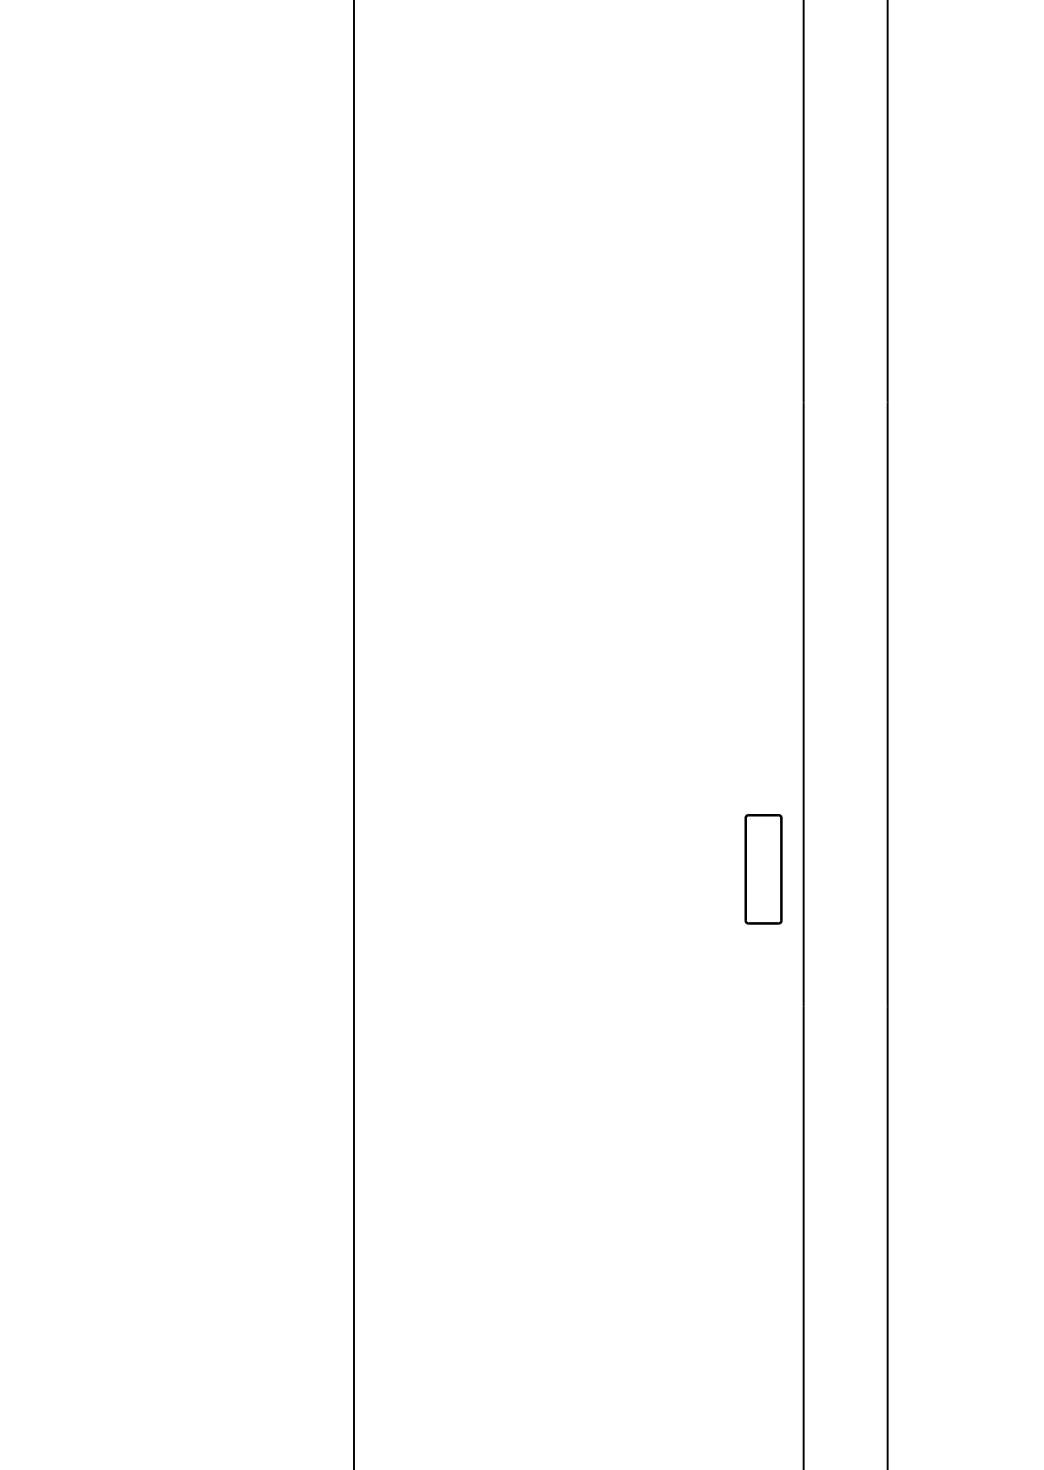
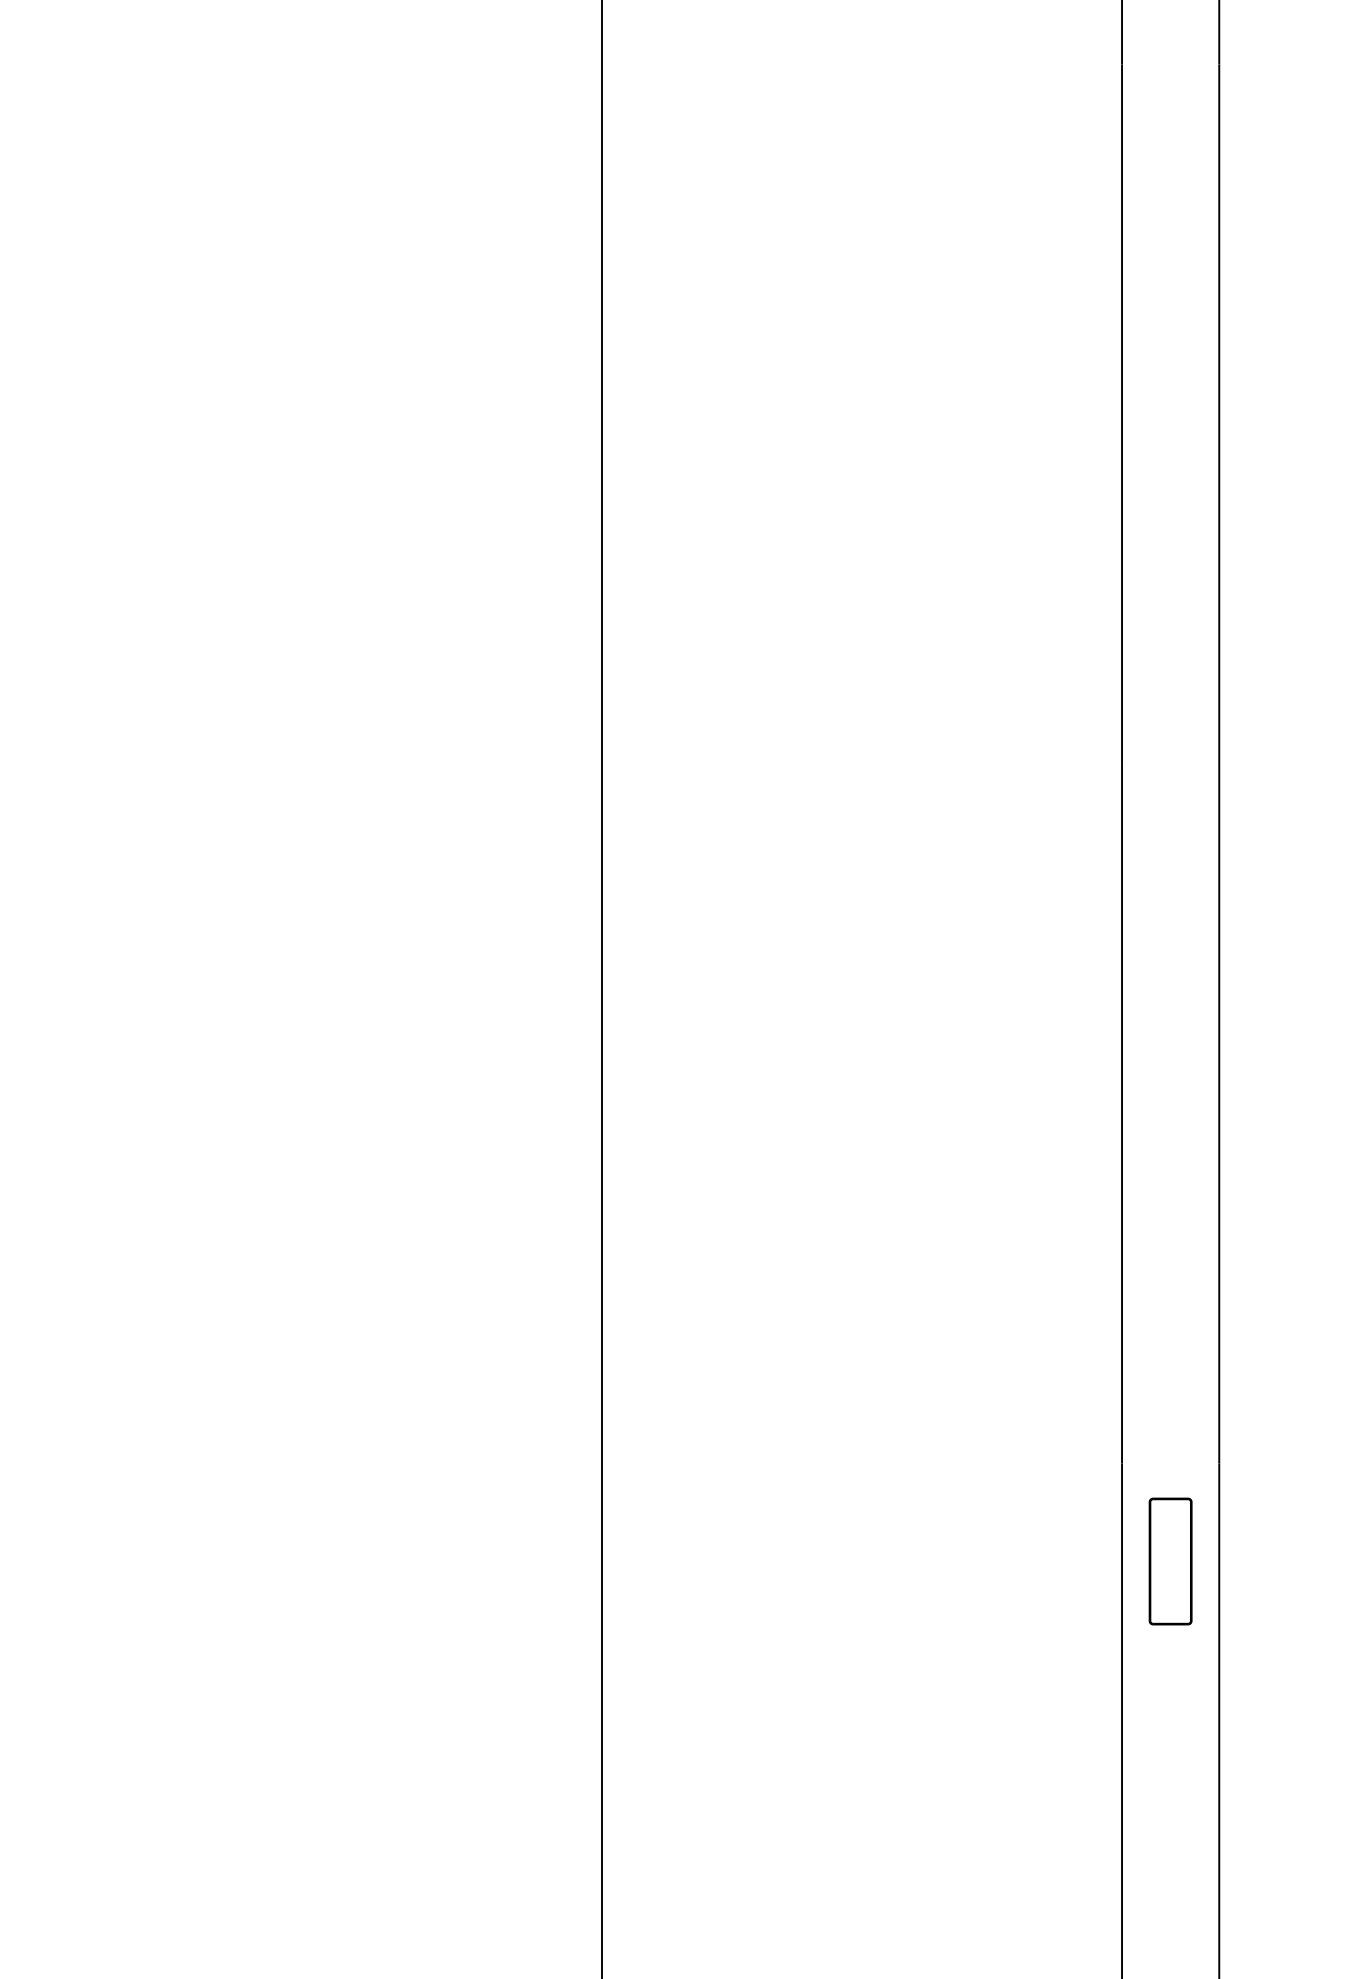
part: (763, 869) -> (1170, 1561), moved

